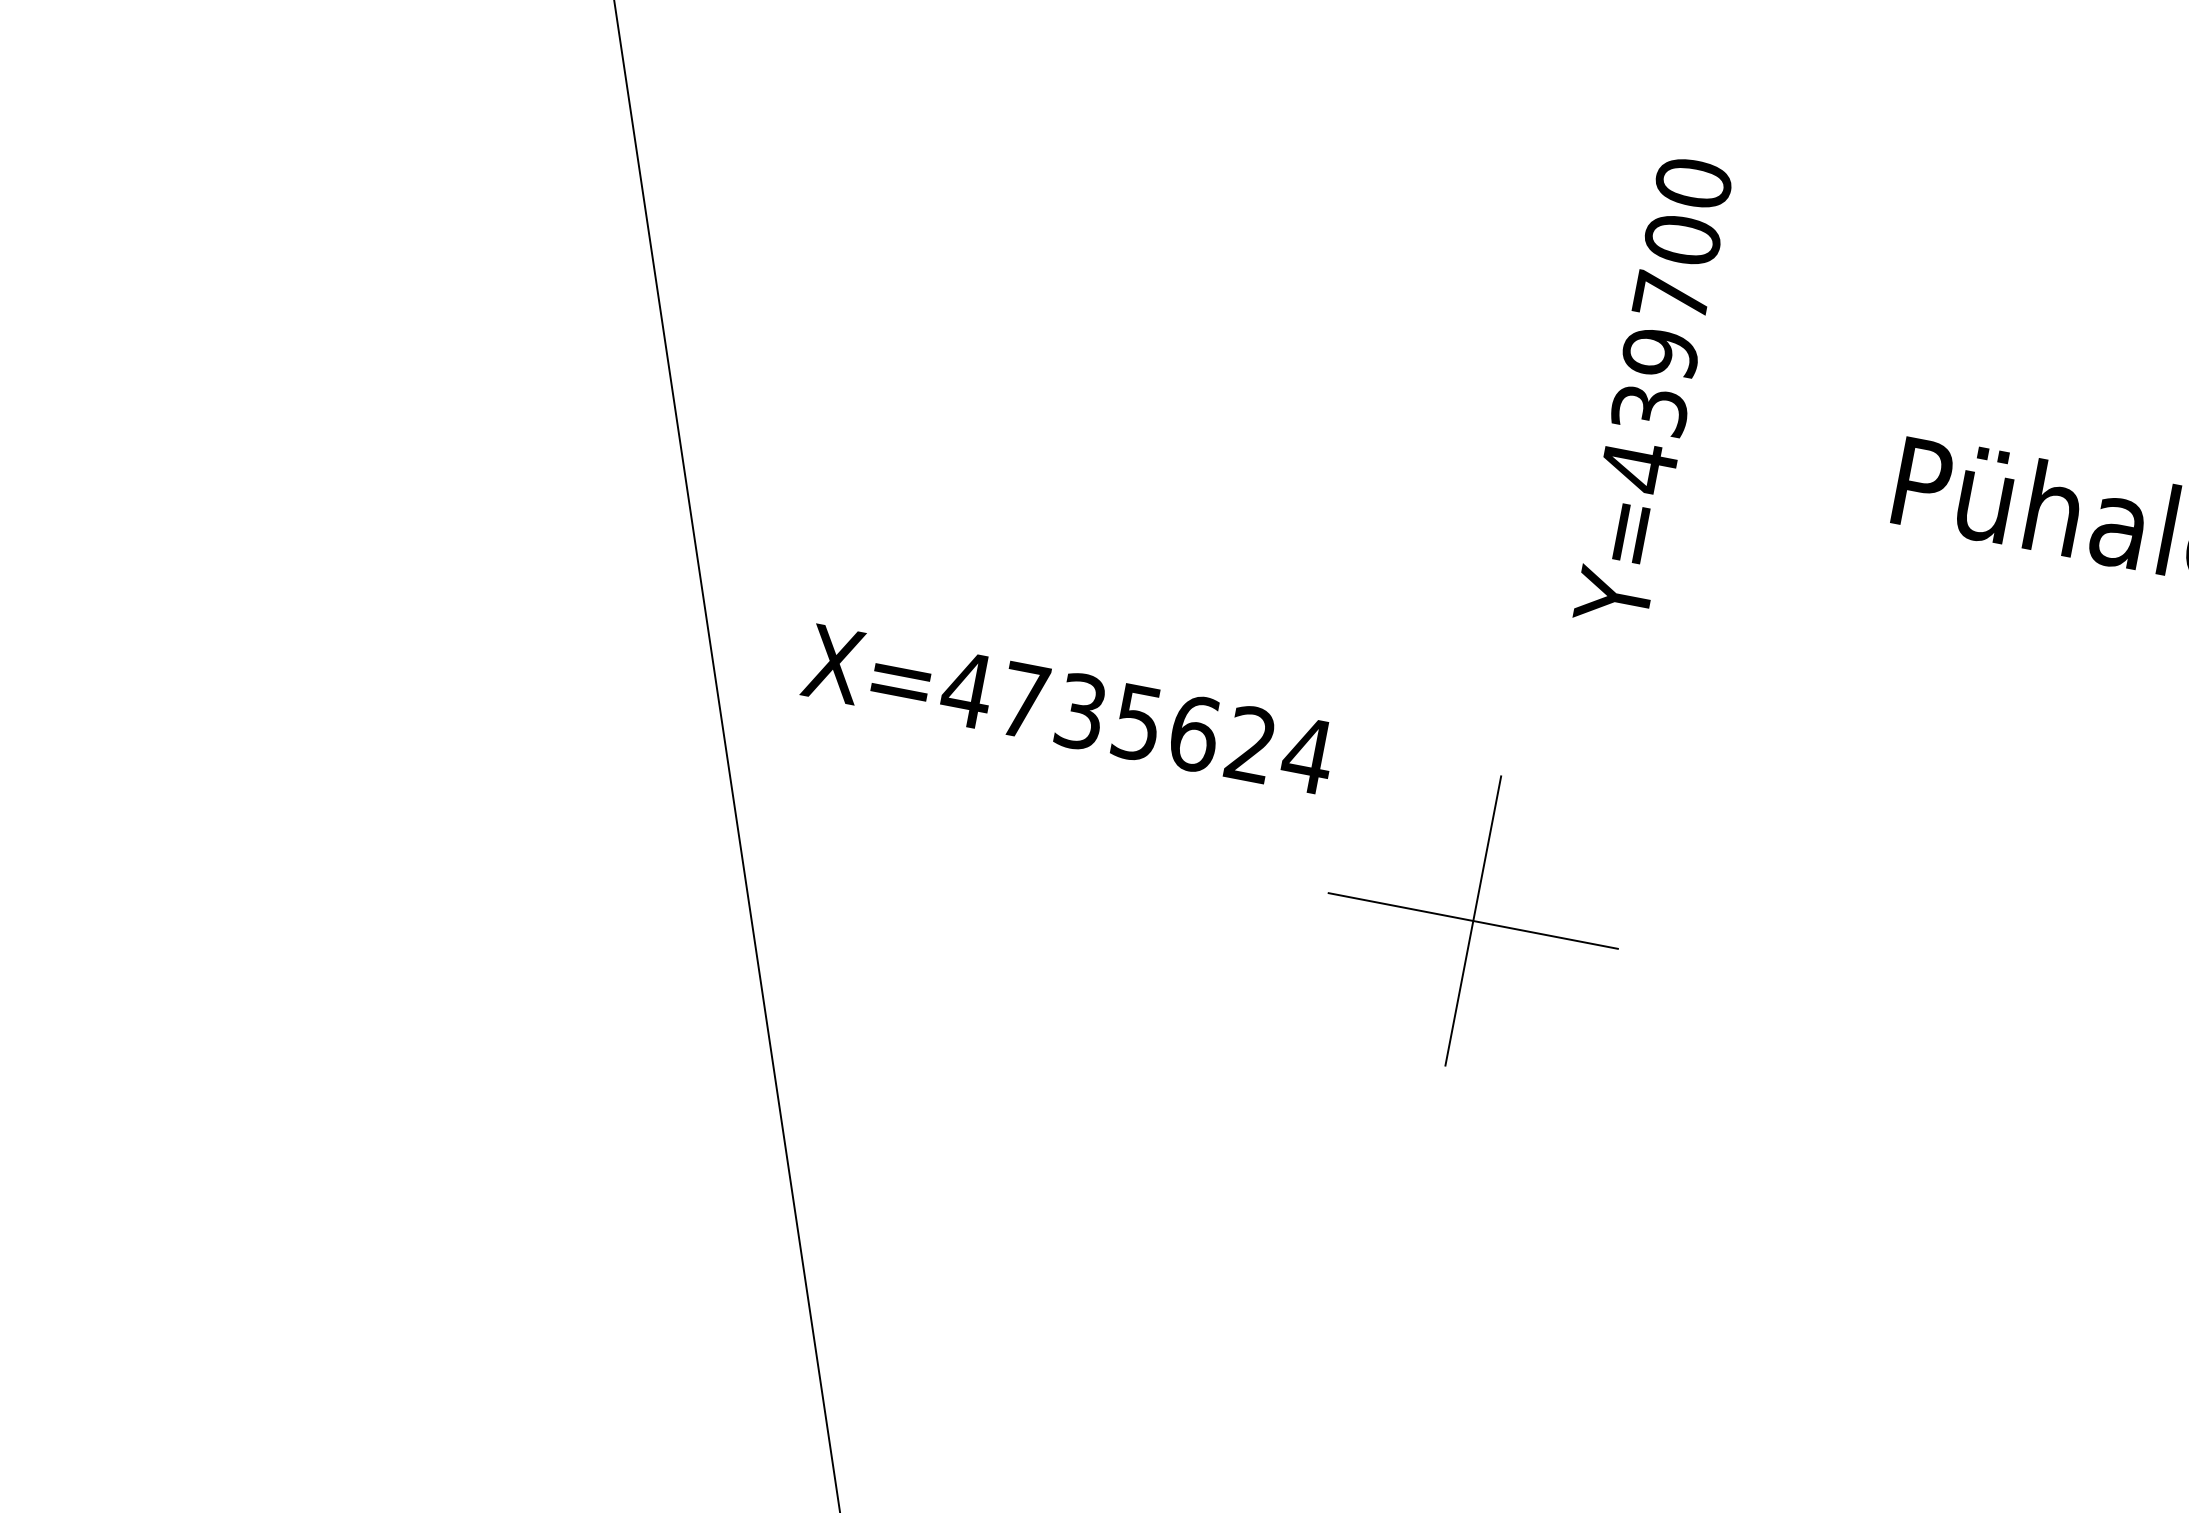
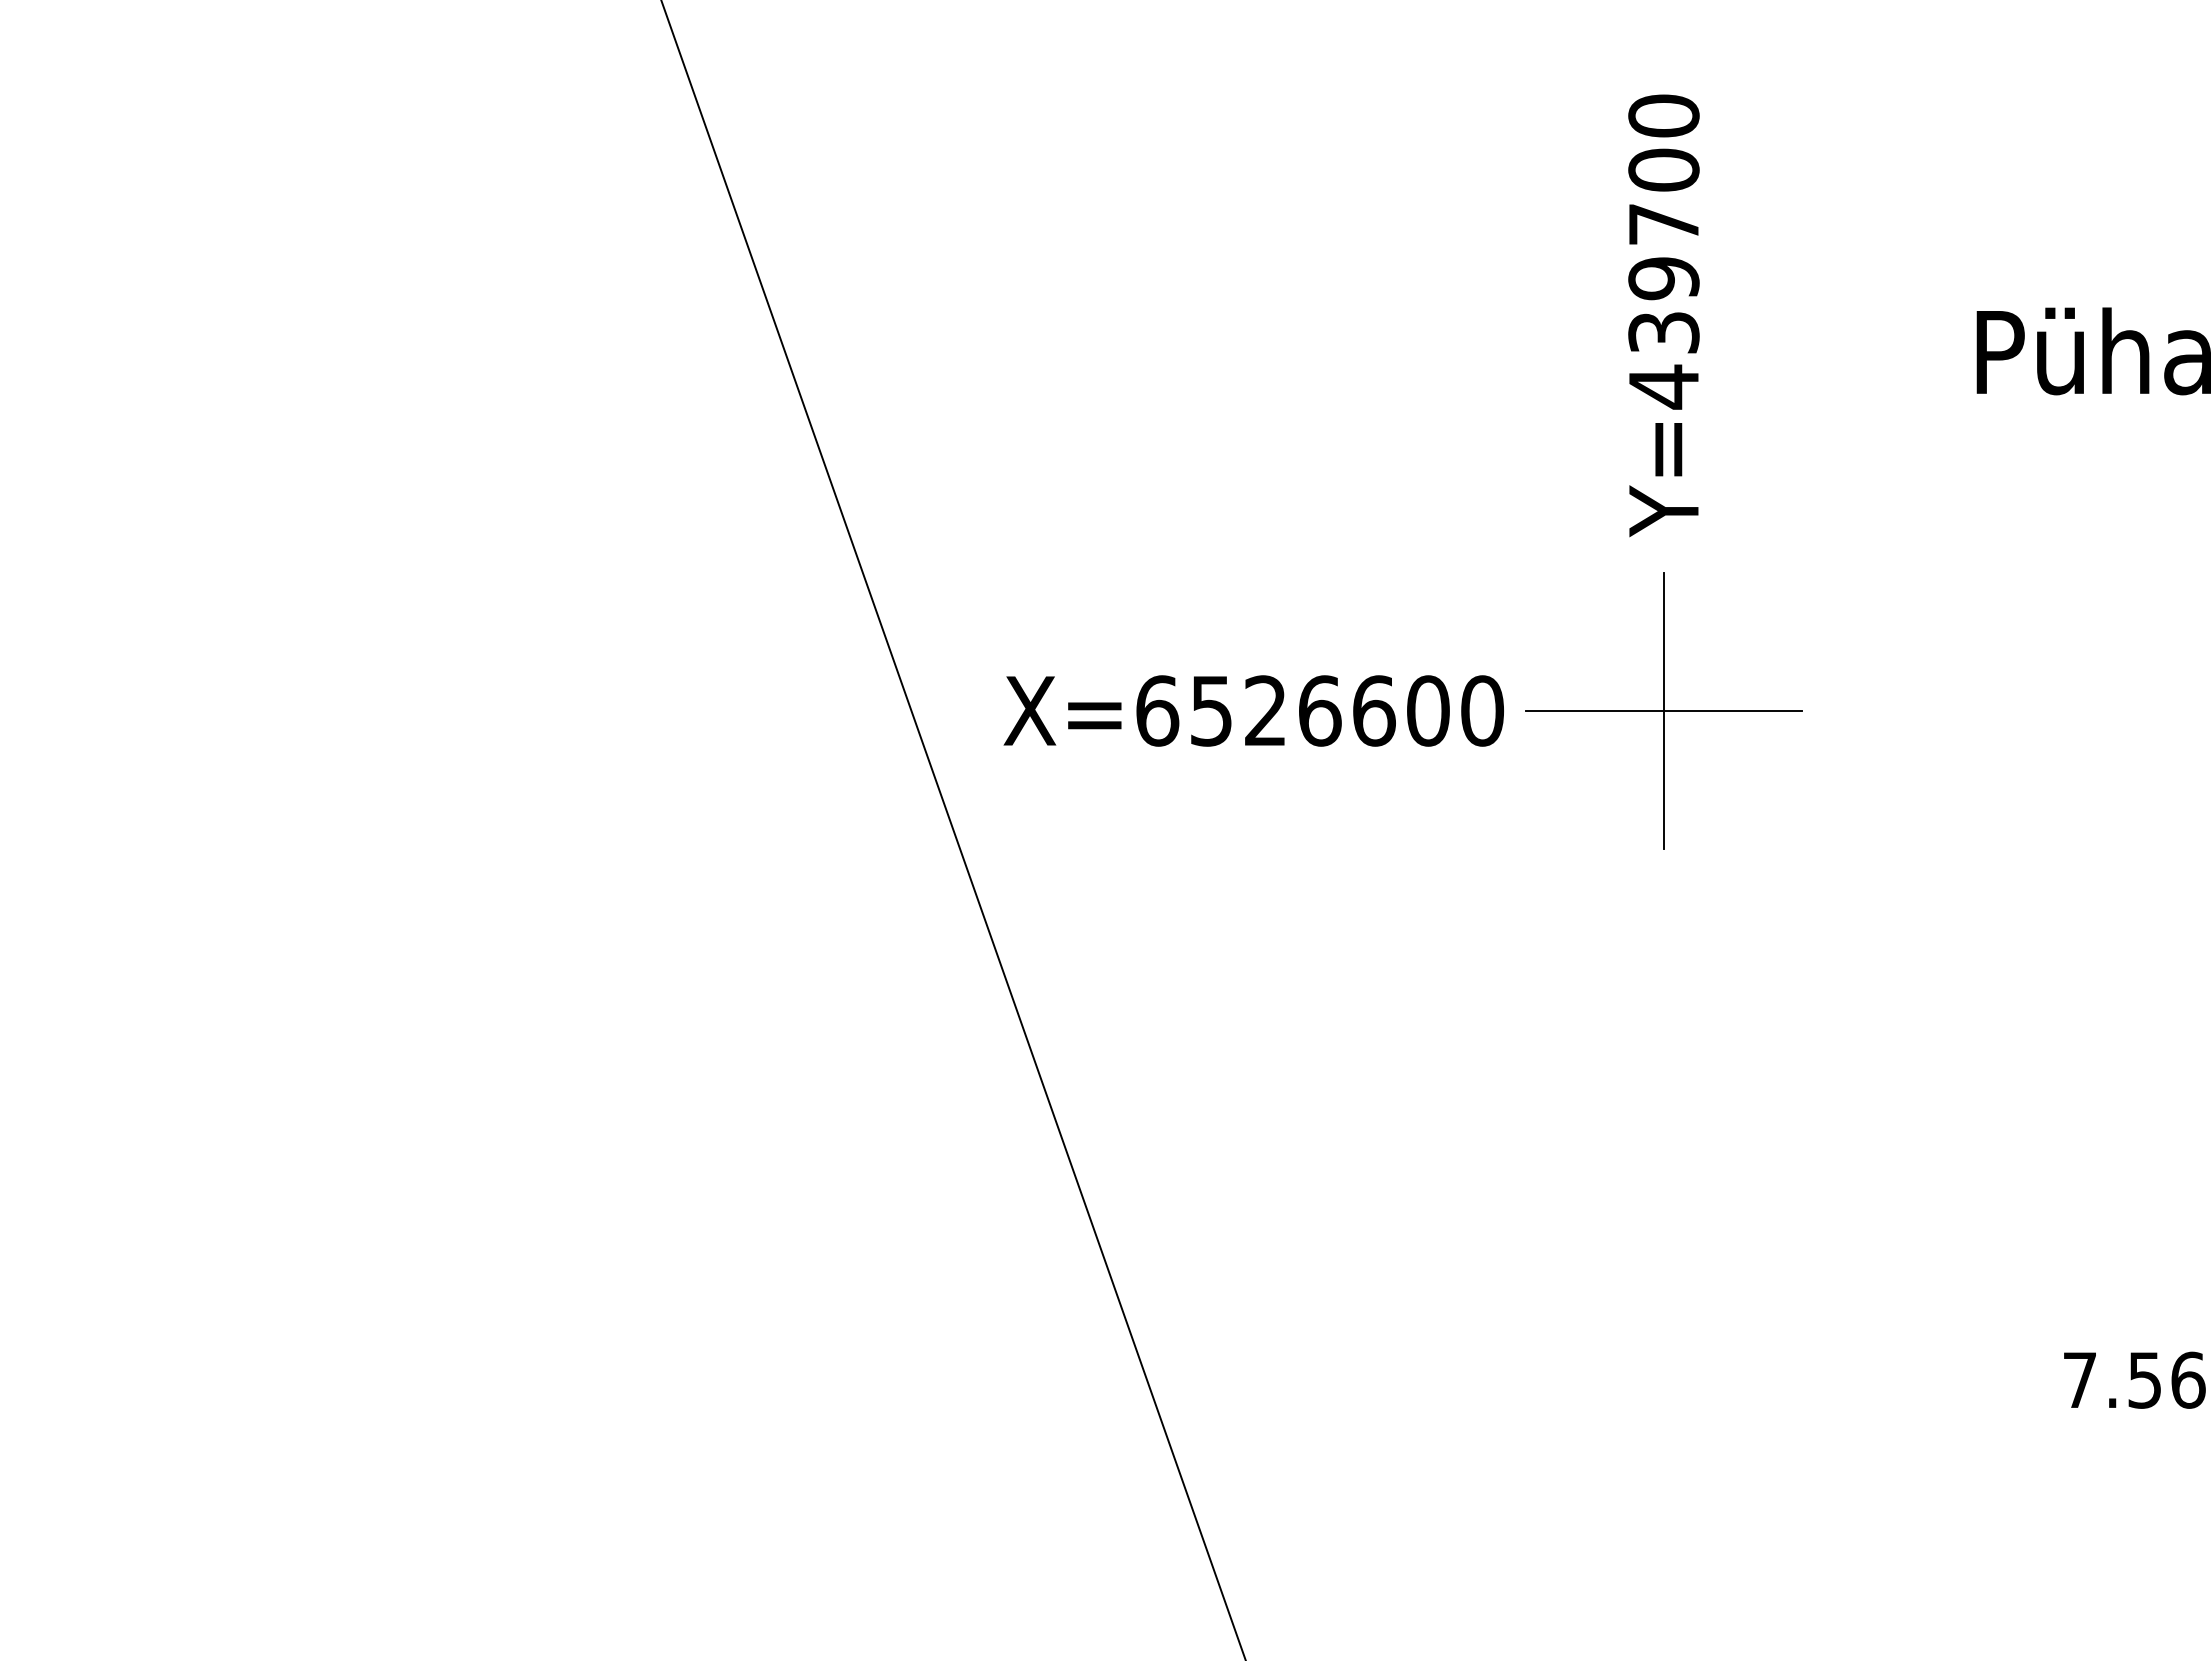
text: (1652, 392) -> (1663, 315), moved
text: (1137, 722) -> (1319, 710), X=4735624 -> X=6526600
part: (1472, 920) -> (1663, 710), moved

